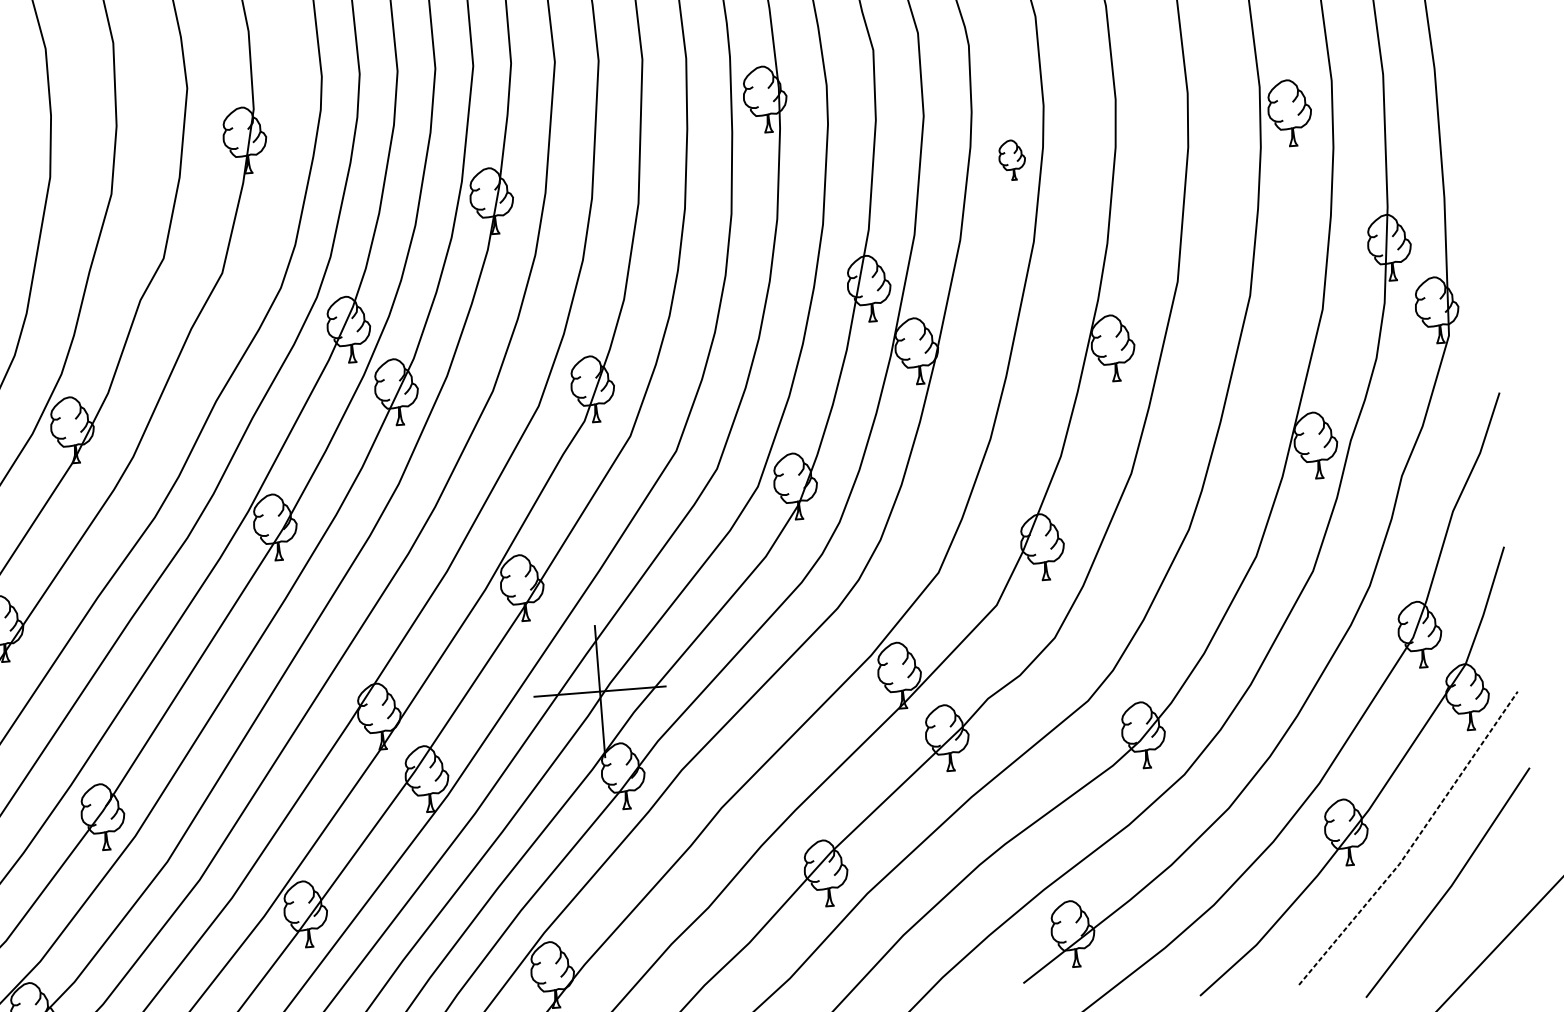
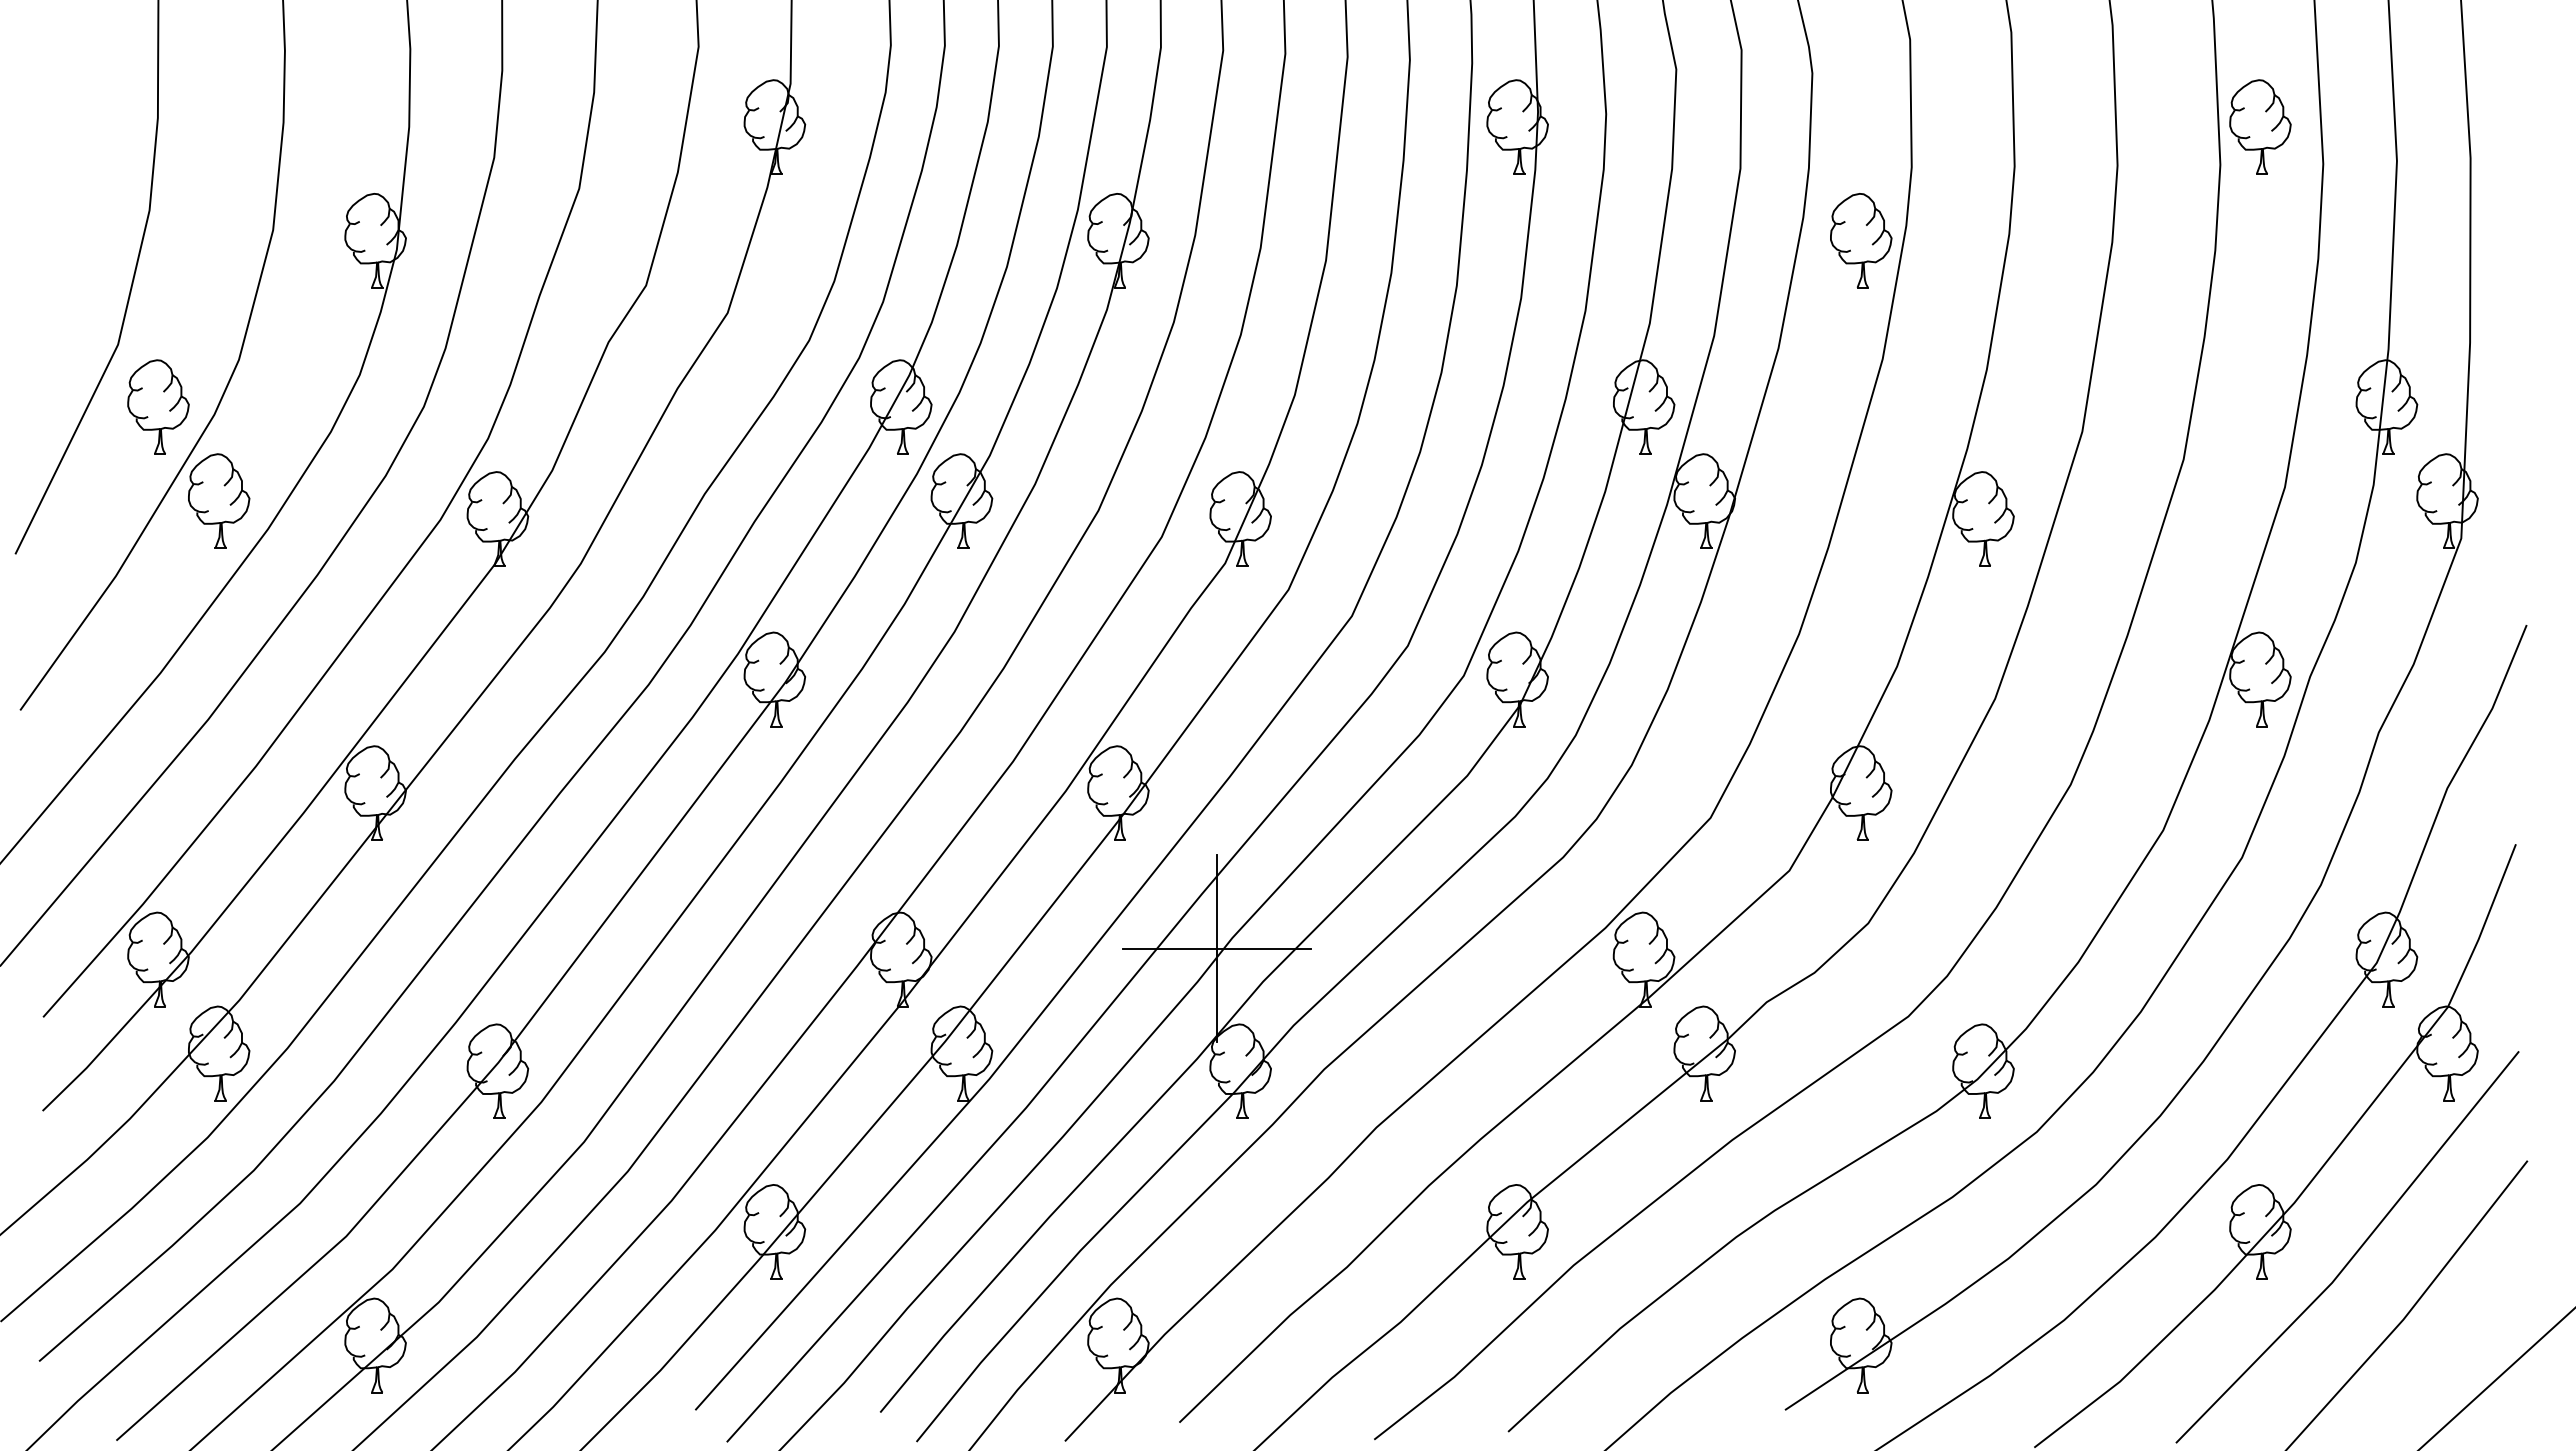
part: (1289, 112) -> (2260, 126), moved
part: (1012, 159) -> (1861, 240), size x1.67
line: (1414, 842) -> (2355, 1254), dashed -> solid

